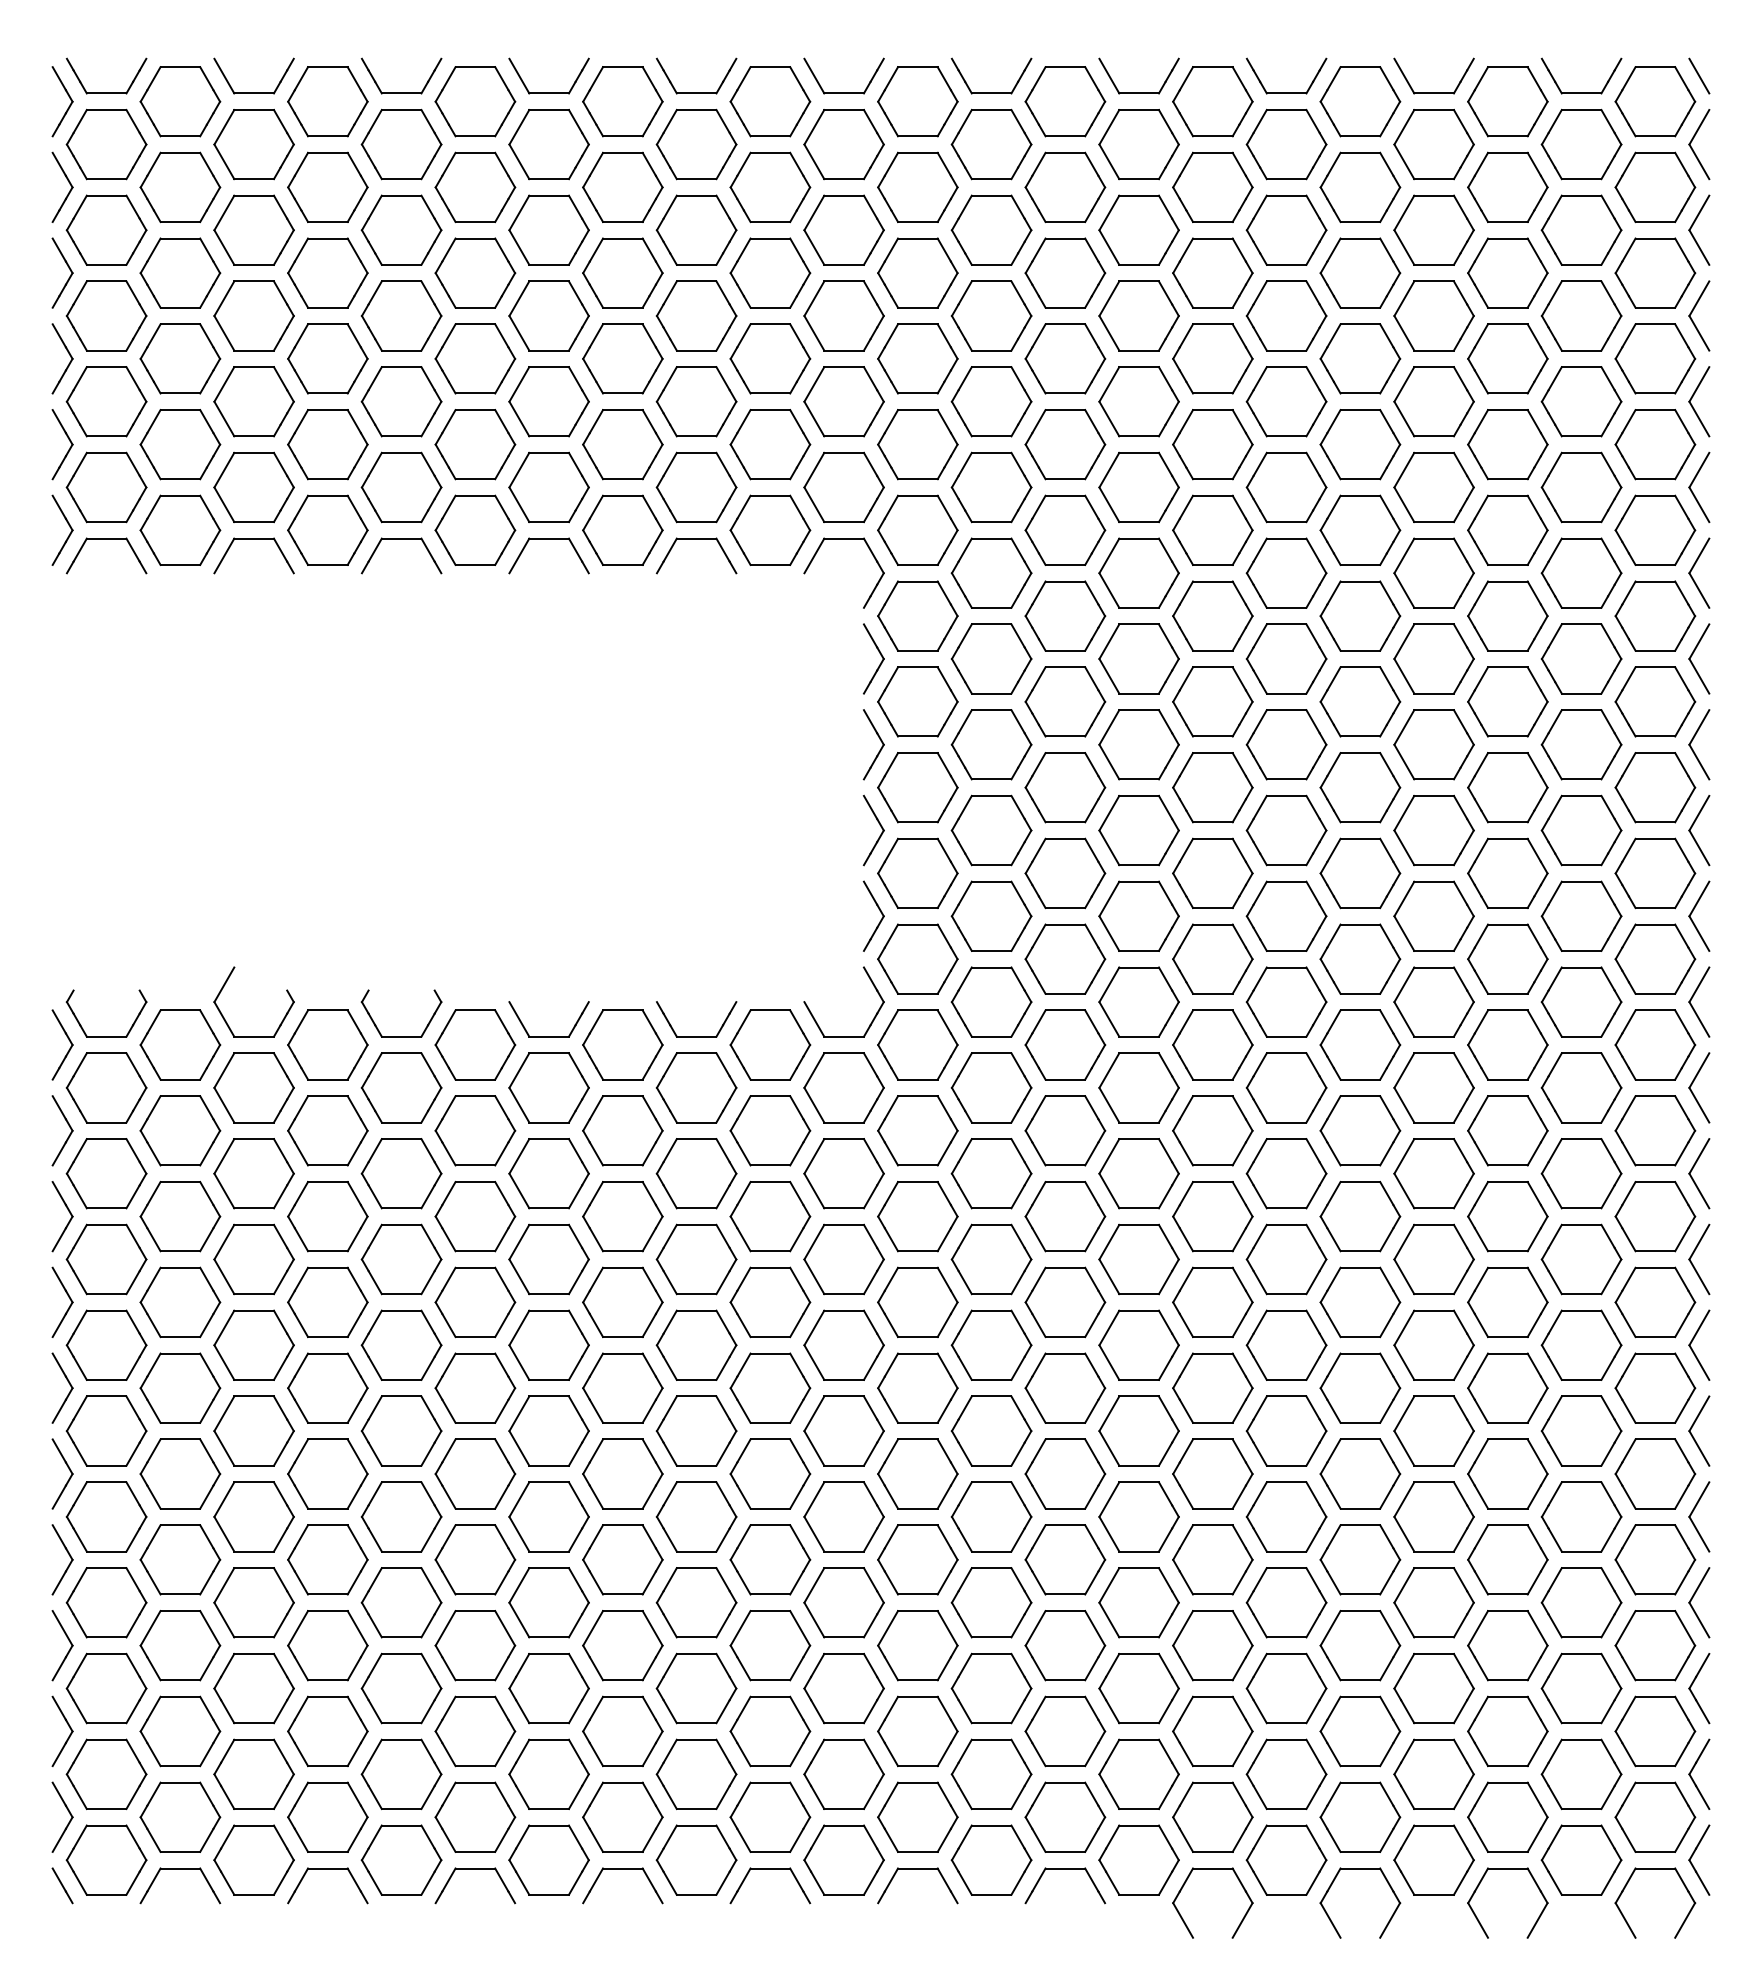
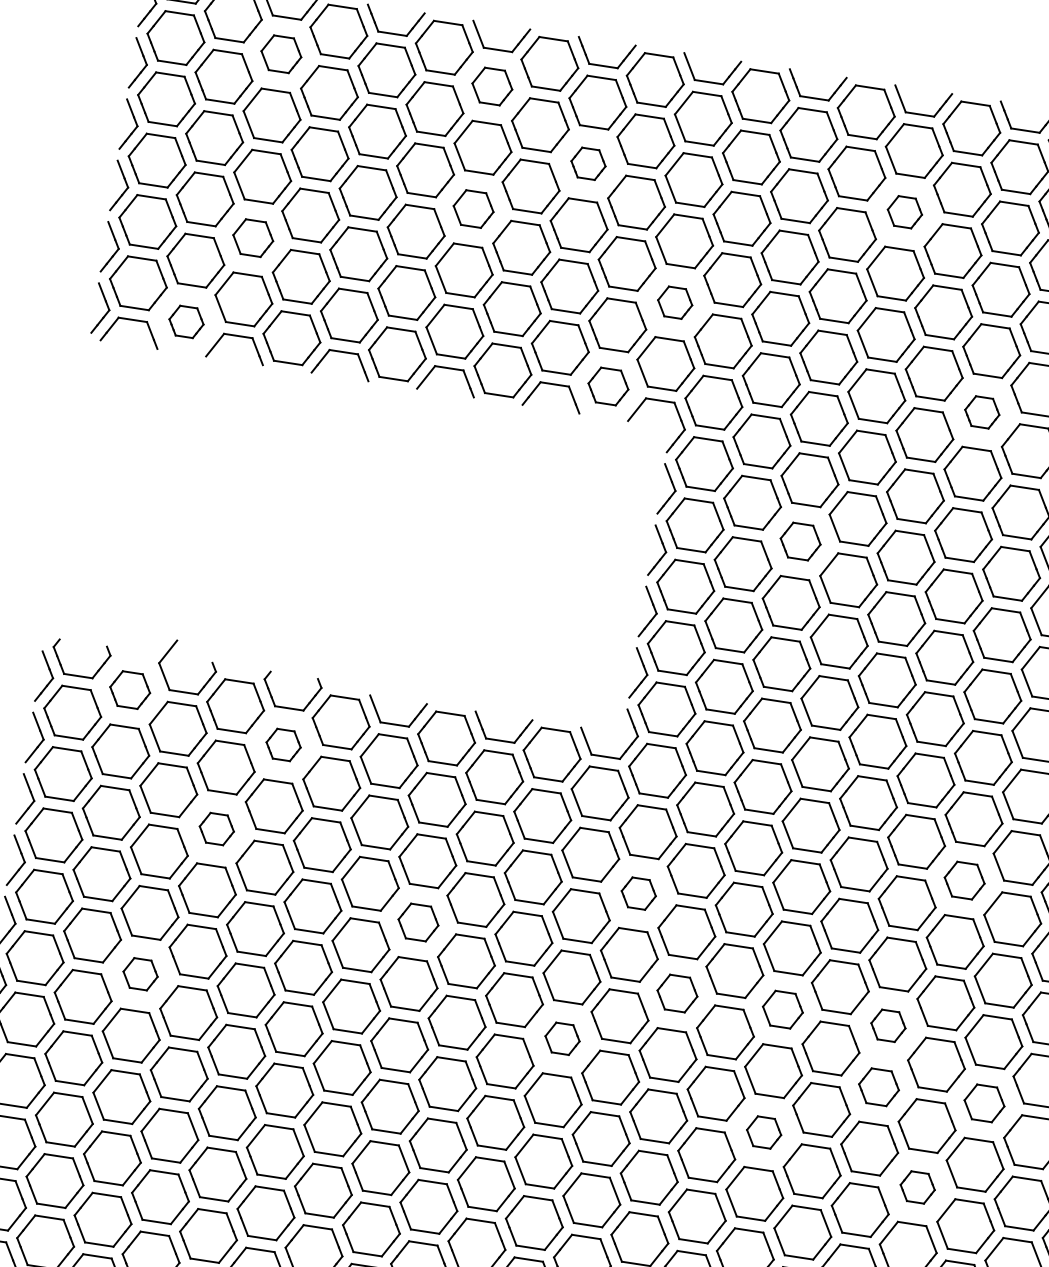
part: (253, 144) -> (280, 54), size x0.7
part: (548, 144) -> (491, 86), size x0.7
part: (696, 229) -> (588, 163), size x0.6
part: (1138, 229) -> (904, 211), size x0.6
part: (548, 315) -> (473, 208), size x0.7
part: (253, 401) -> (252, 237), size x0.7
part: (843, 401) -> (674, 302), size x0.6
part: (1286, 487) -> (982, 412), size x0.6
part: (180, 529) -> (186, 321), size x0.6
part: (770, 529) -> (608, 386), size x0.7
part: (1065, 701) -> (800, 541), size x0.7
part: (180, 1044) -> (130, 689), size x0.7
part: (401, 1087) -> (283, 744), size x0.6
part: (1360, 1130) -> (964, 880), size x0.7
part: (327, 1216) -> (216, 828), size x0.6
part: (917, 1216) -> (638, 893), size x0.6
part: (622, 1301) -> (418, 921), size x0.7
part: (991, 1344) -> (677, 993), size x0.7
part: (1138, 1344) -> (782, 1009), size x0.7
part: (1286, 1344) -> (888, 1025), size x0.6
part: (253, 1430) -> (140, 973), size x0.6
part: (843, 1430) -> (562, 1038), size x0.6
part: (1286, 1430) -> (879, 1086), size x0.7
part: (1433, 1430) -> (984, 1102), size x0.7
part: (1138, 1516) -> (763, 1132), size x0.6
part: (1360, 1559) -> (917, 1187), size x0.6

